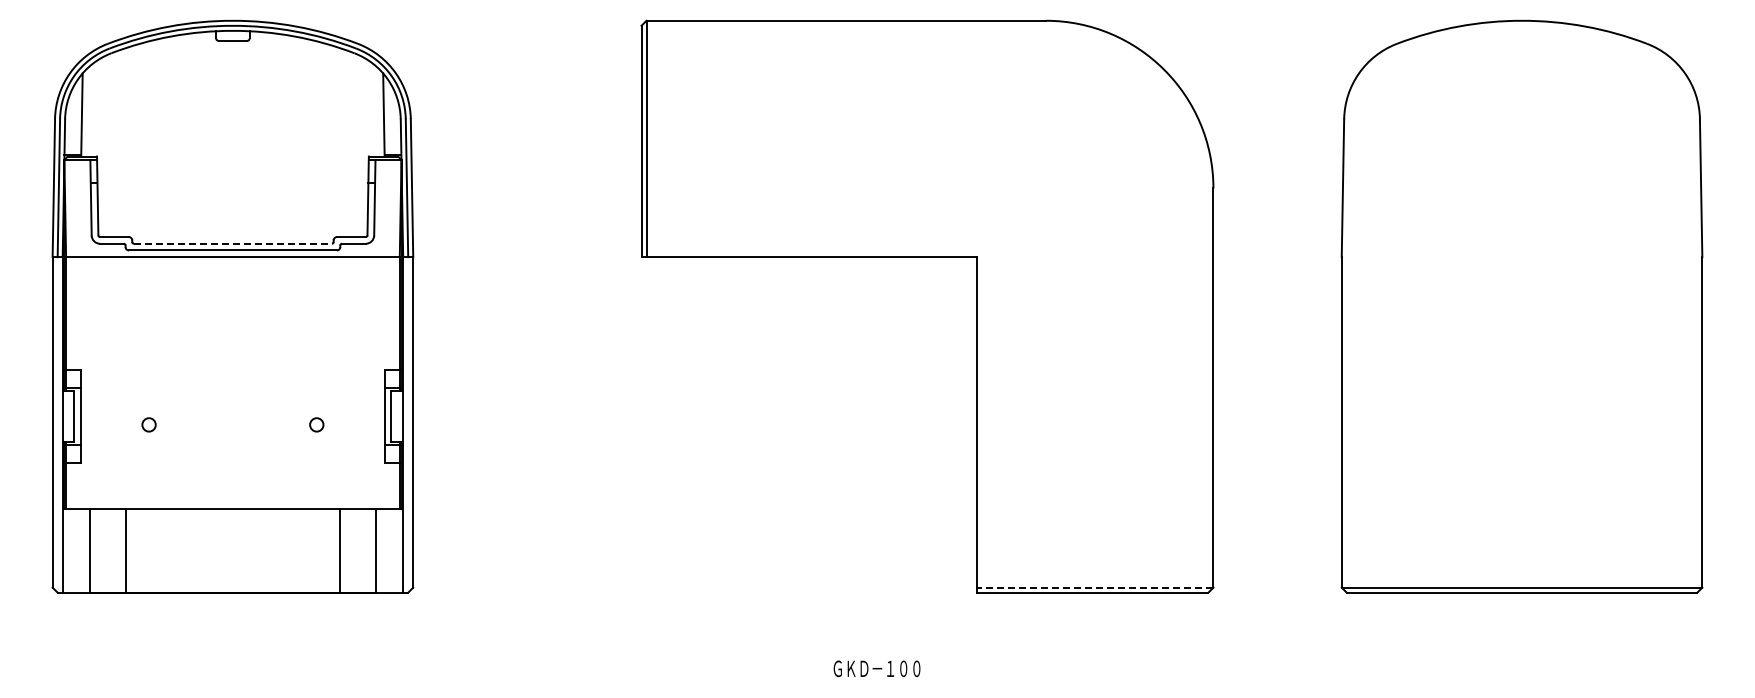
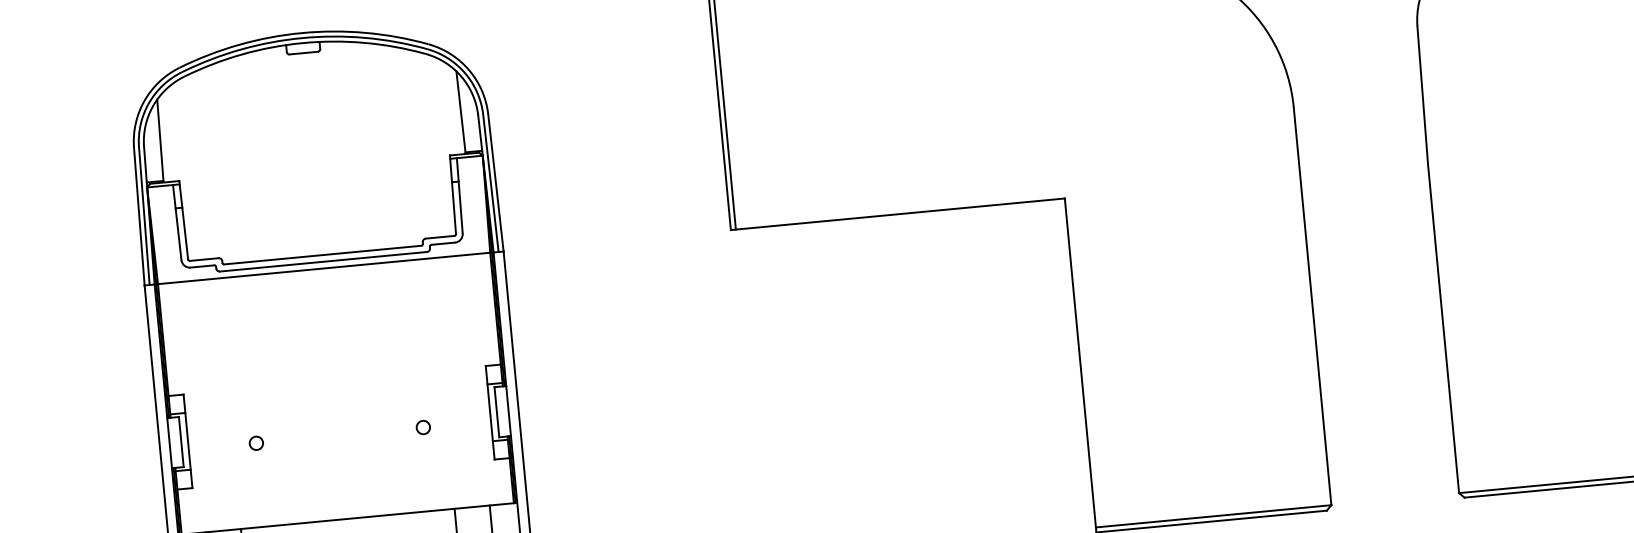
line: (233, 243) -> (323, 254), dashed -> solid
line: (1094, 587) -> (1212, 516), dashed -> solid

